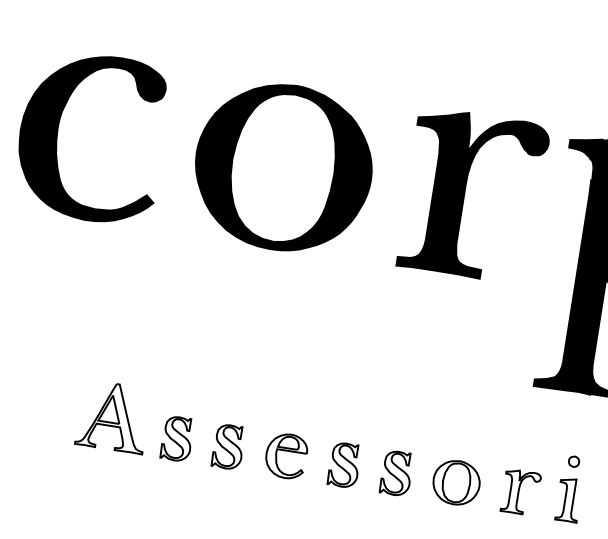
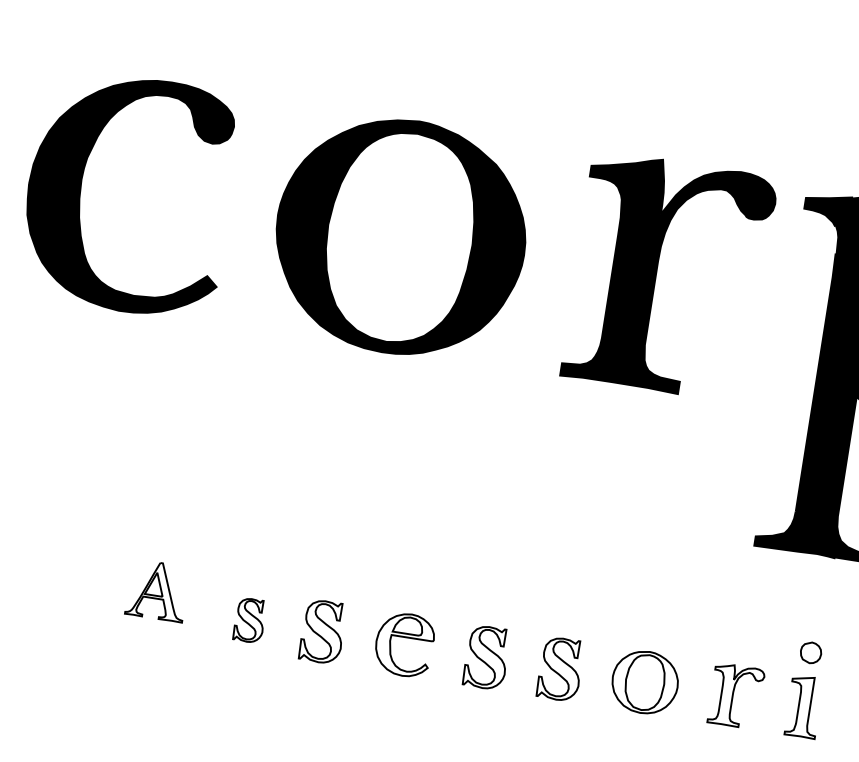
part: (108, 419) -> (153, 593), size x0.6
part: (175, 438) -> (247, 619), size x0.7
part: (574, 461) -> (811, 652), size x1.4

